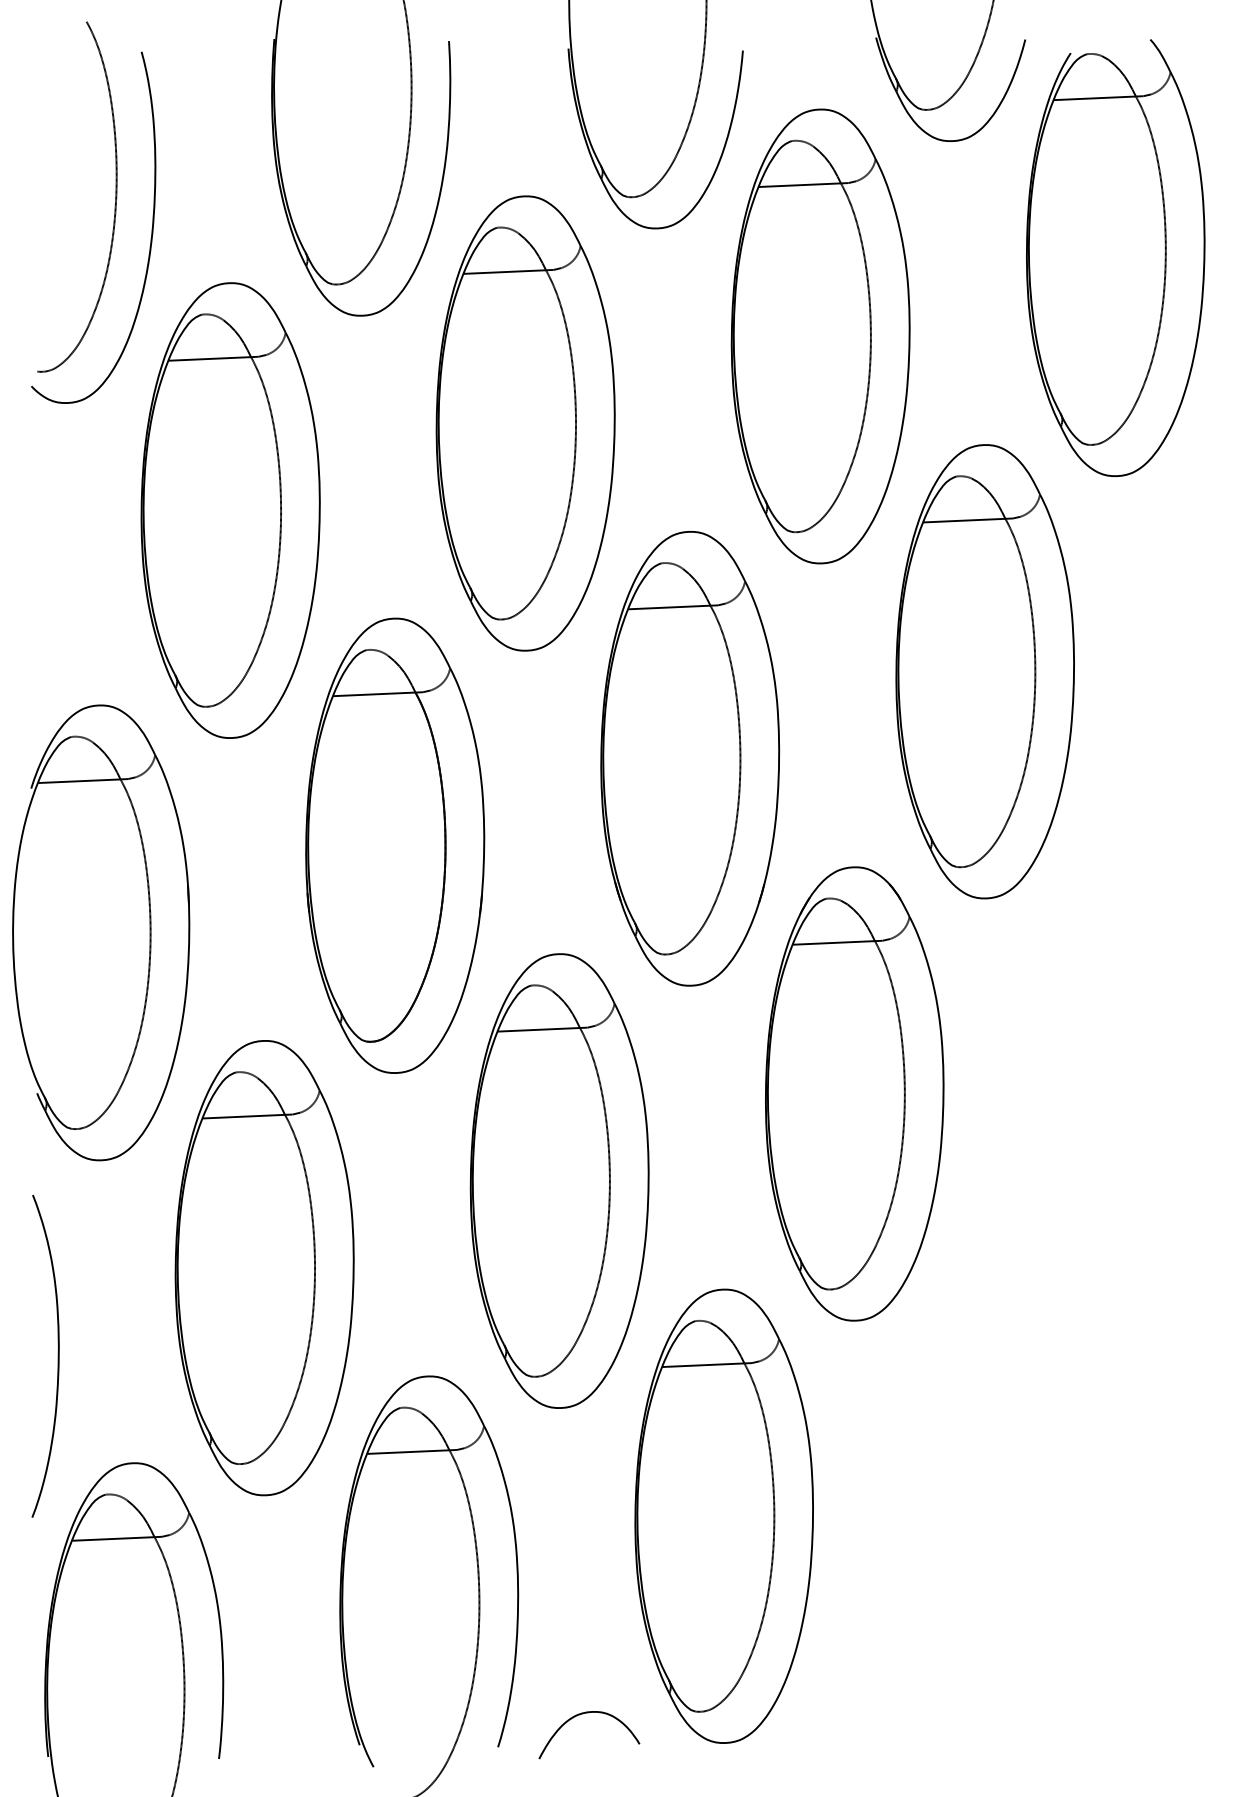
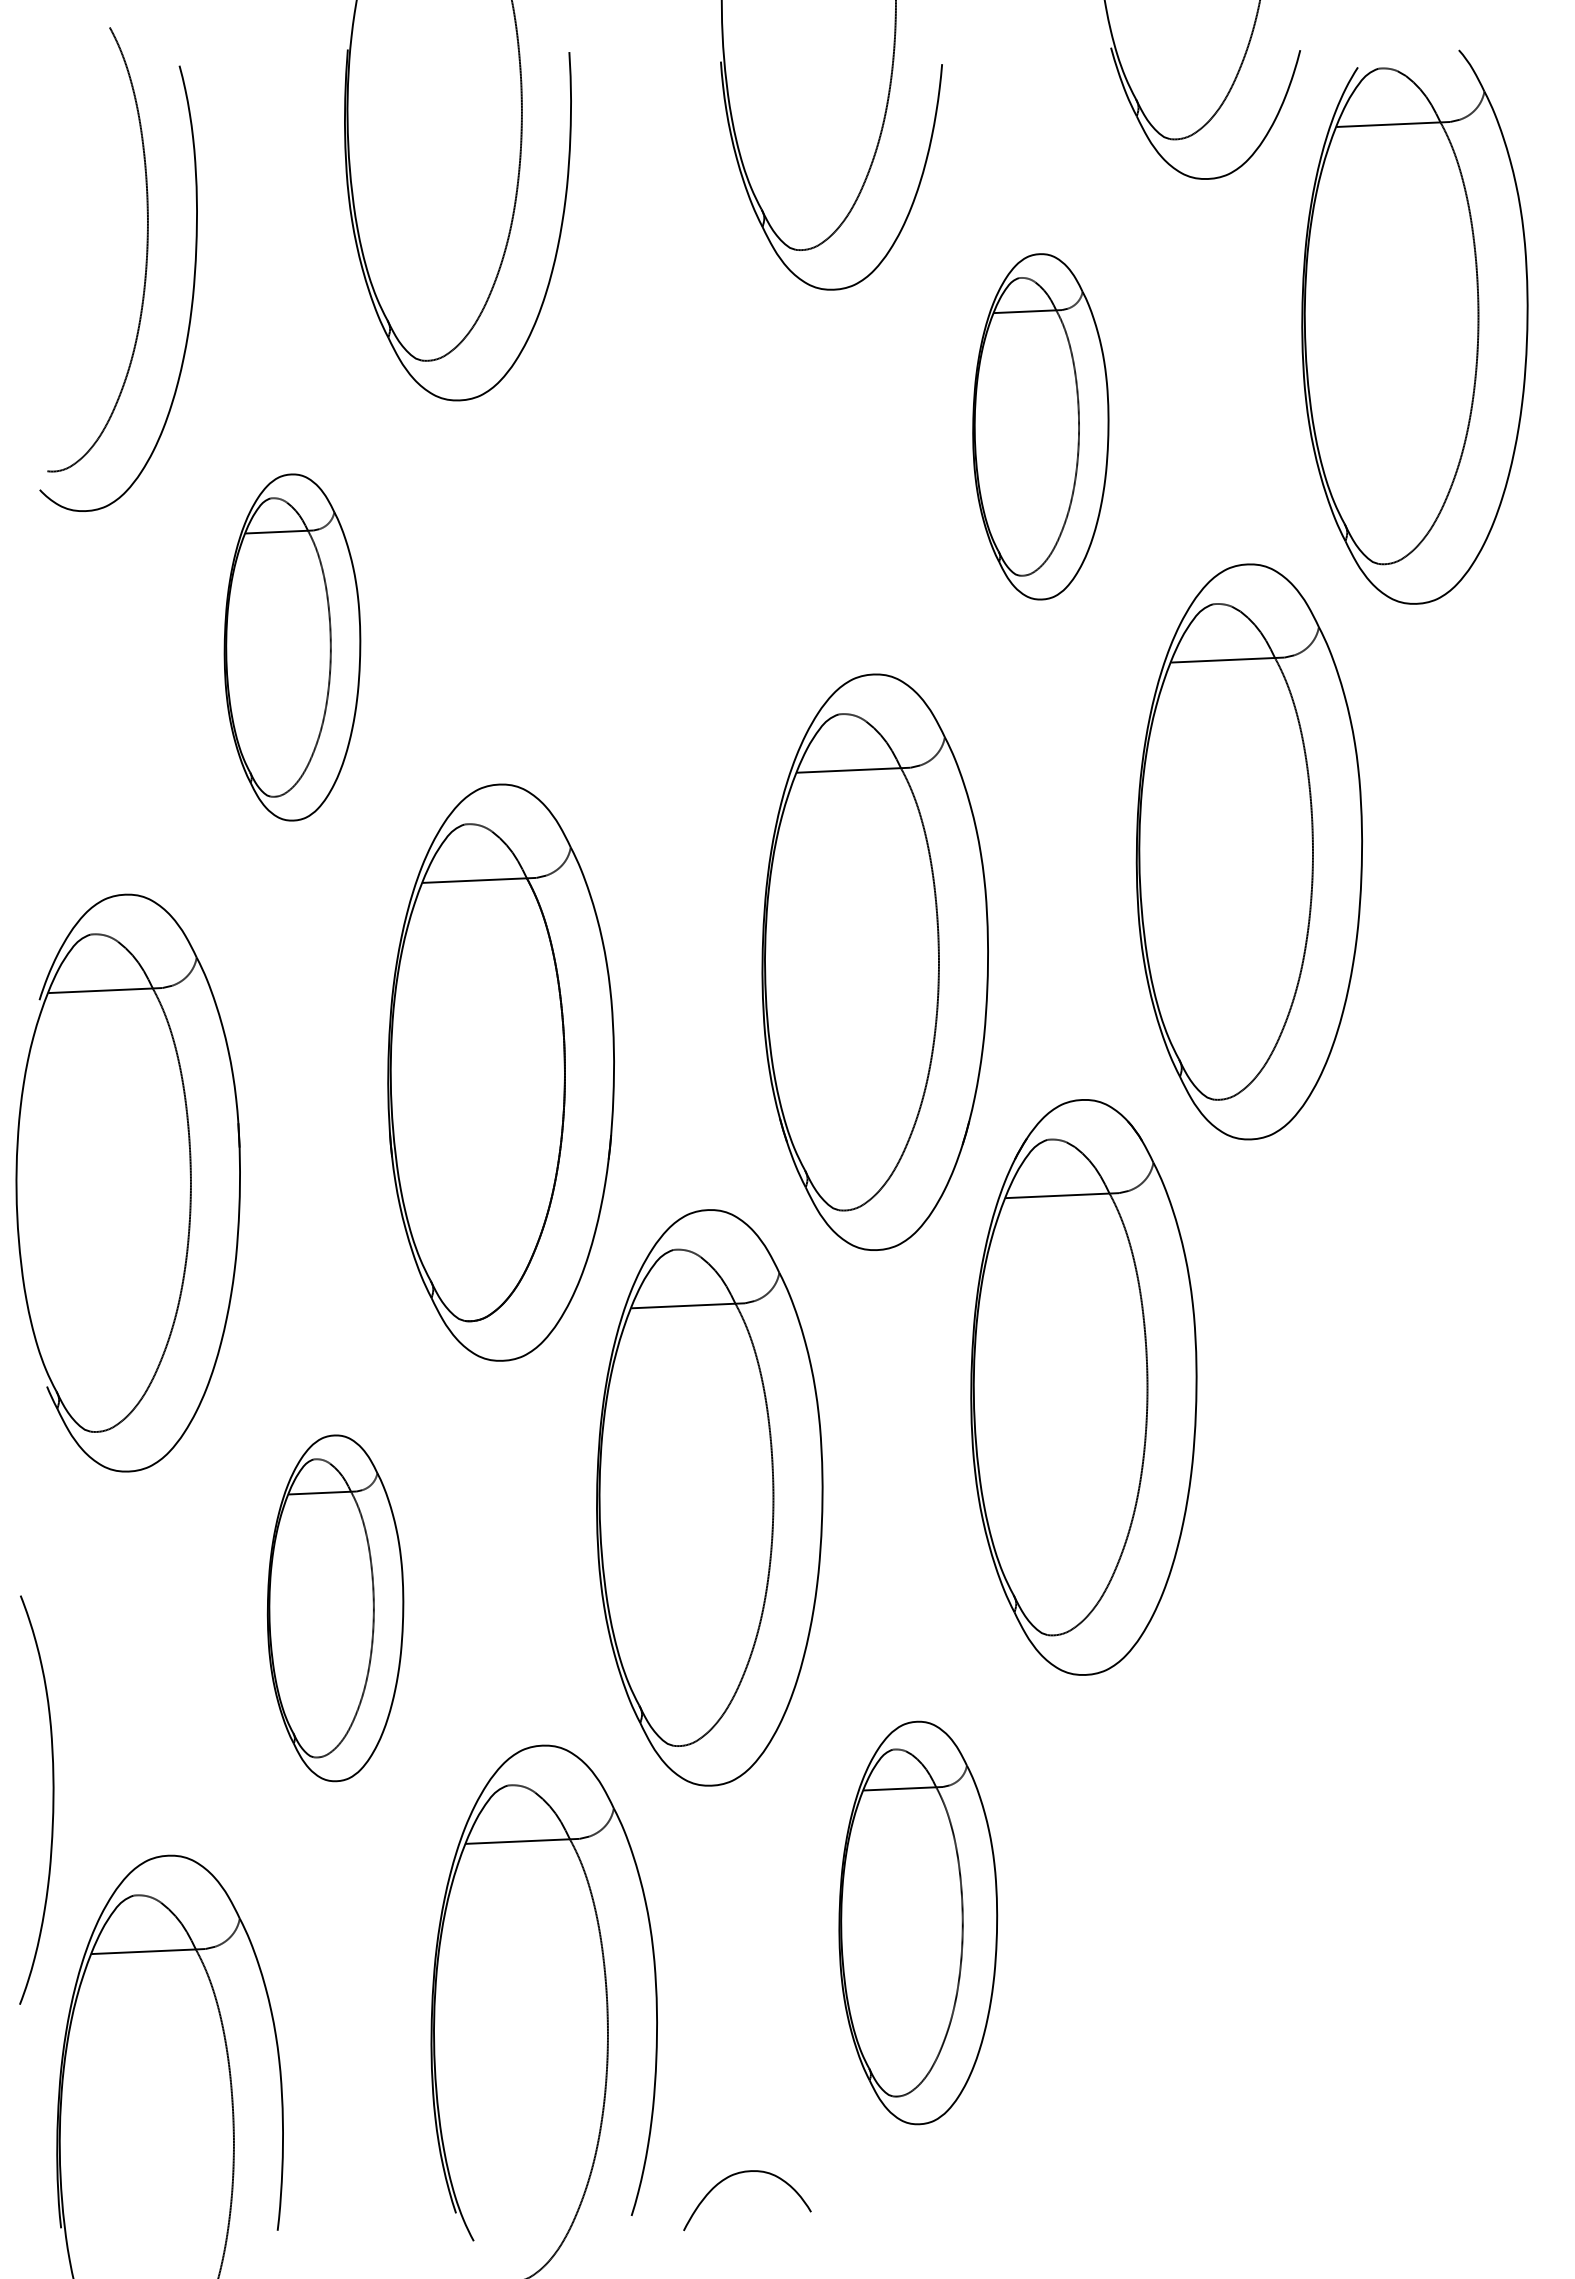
part: (820, 336) -> (1040, 426), size x0.6
part: (525, 423) -> (666, 537), removed
part: (230, 510) -> (292, 647), size x0.6
part: (264, 1268) -> (335, 1608), size x0.6
curve: (58, 1355) -> (52, 1799), moved
part: (723, 1515) -> (917, 1922), size x0.7

